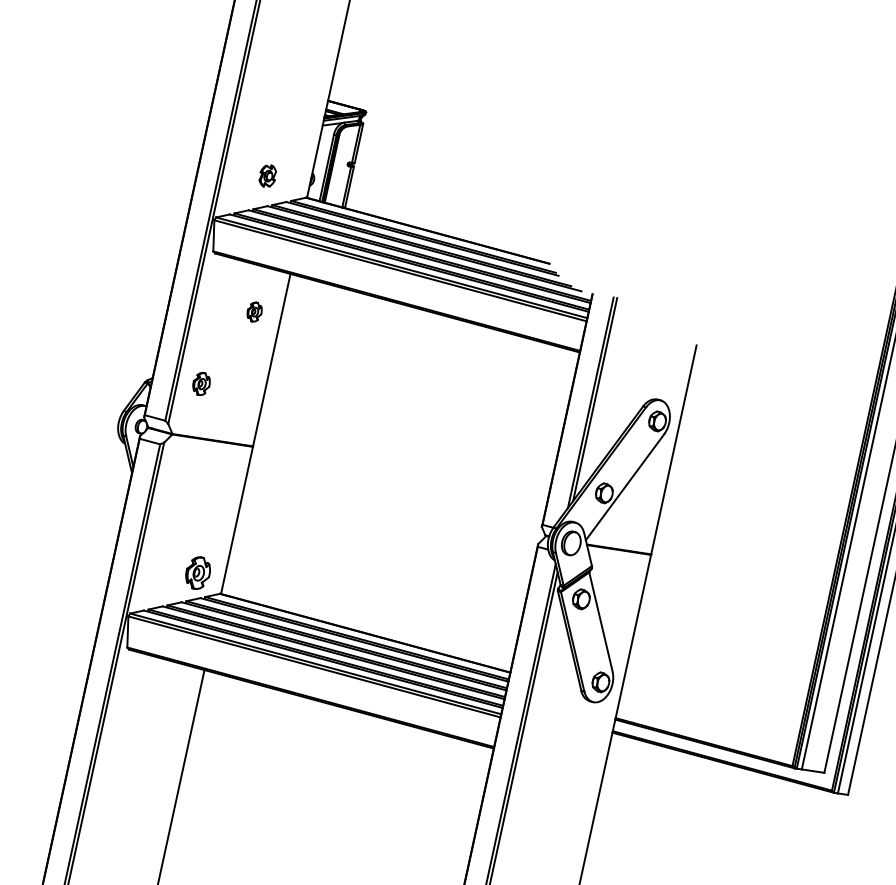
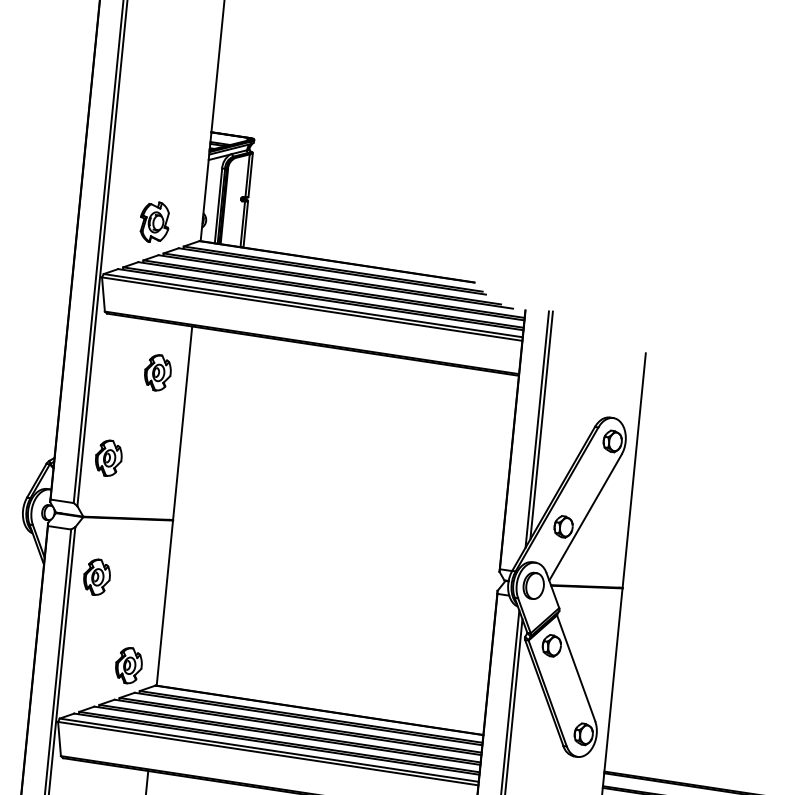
part: (267, 175) -> (154, 221), size x1.67
part: (254, 311) -> (157, 372), size x1.67
part: (201, 383) -> (108, 457), size x1.43
part: (178, 489) -> (96, 576), added

